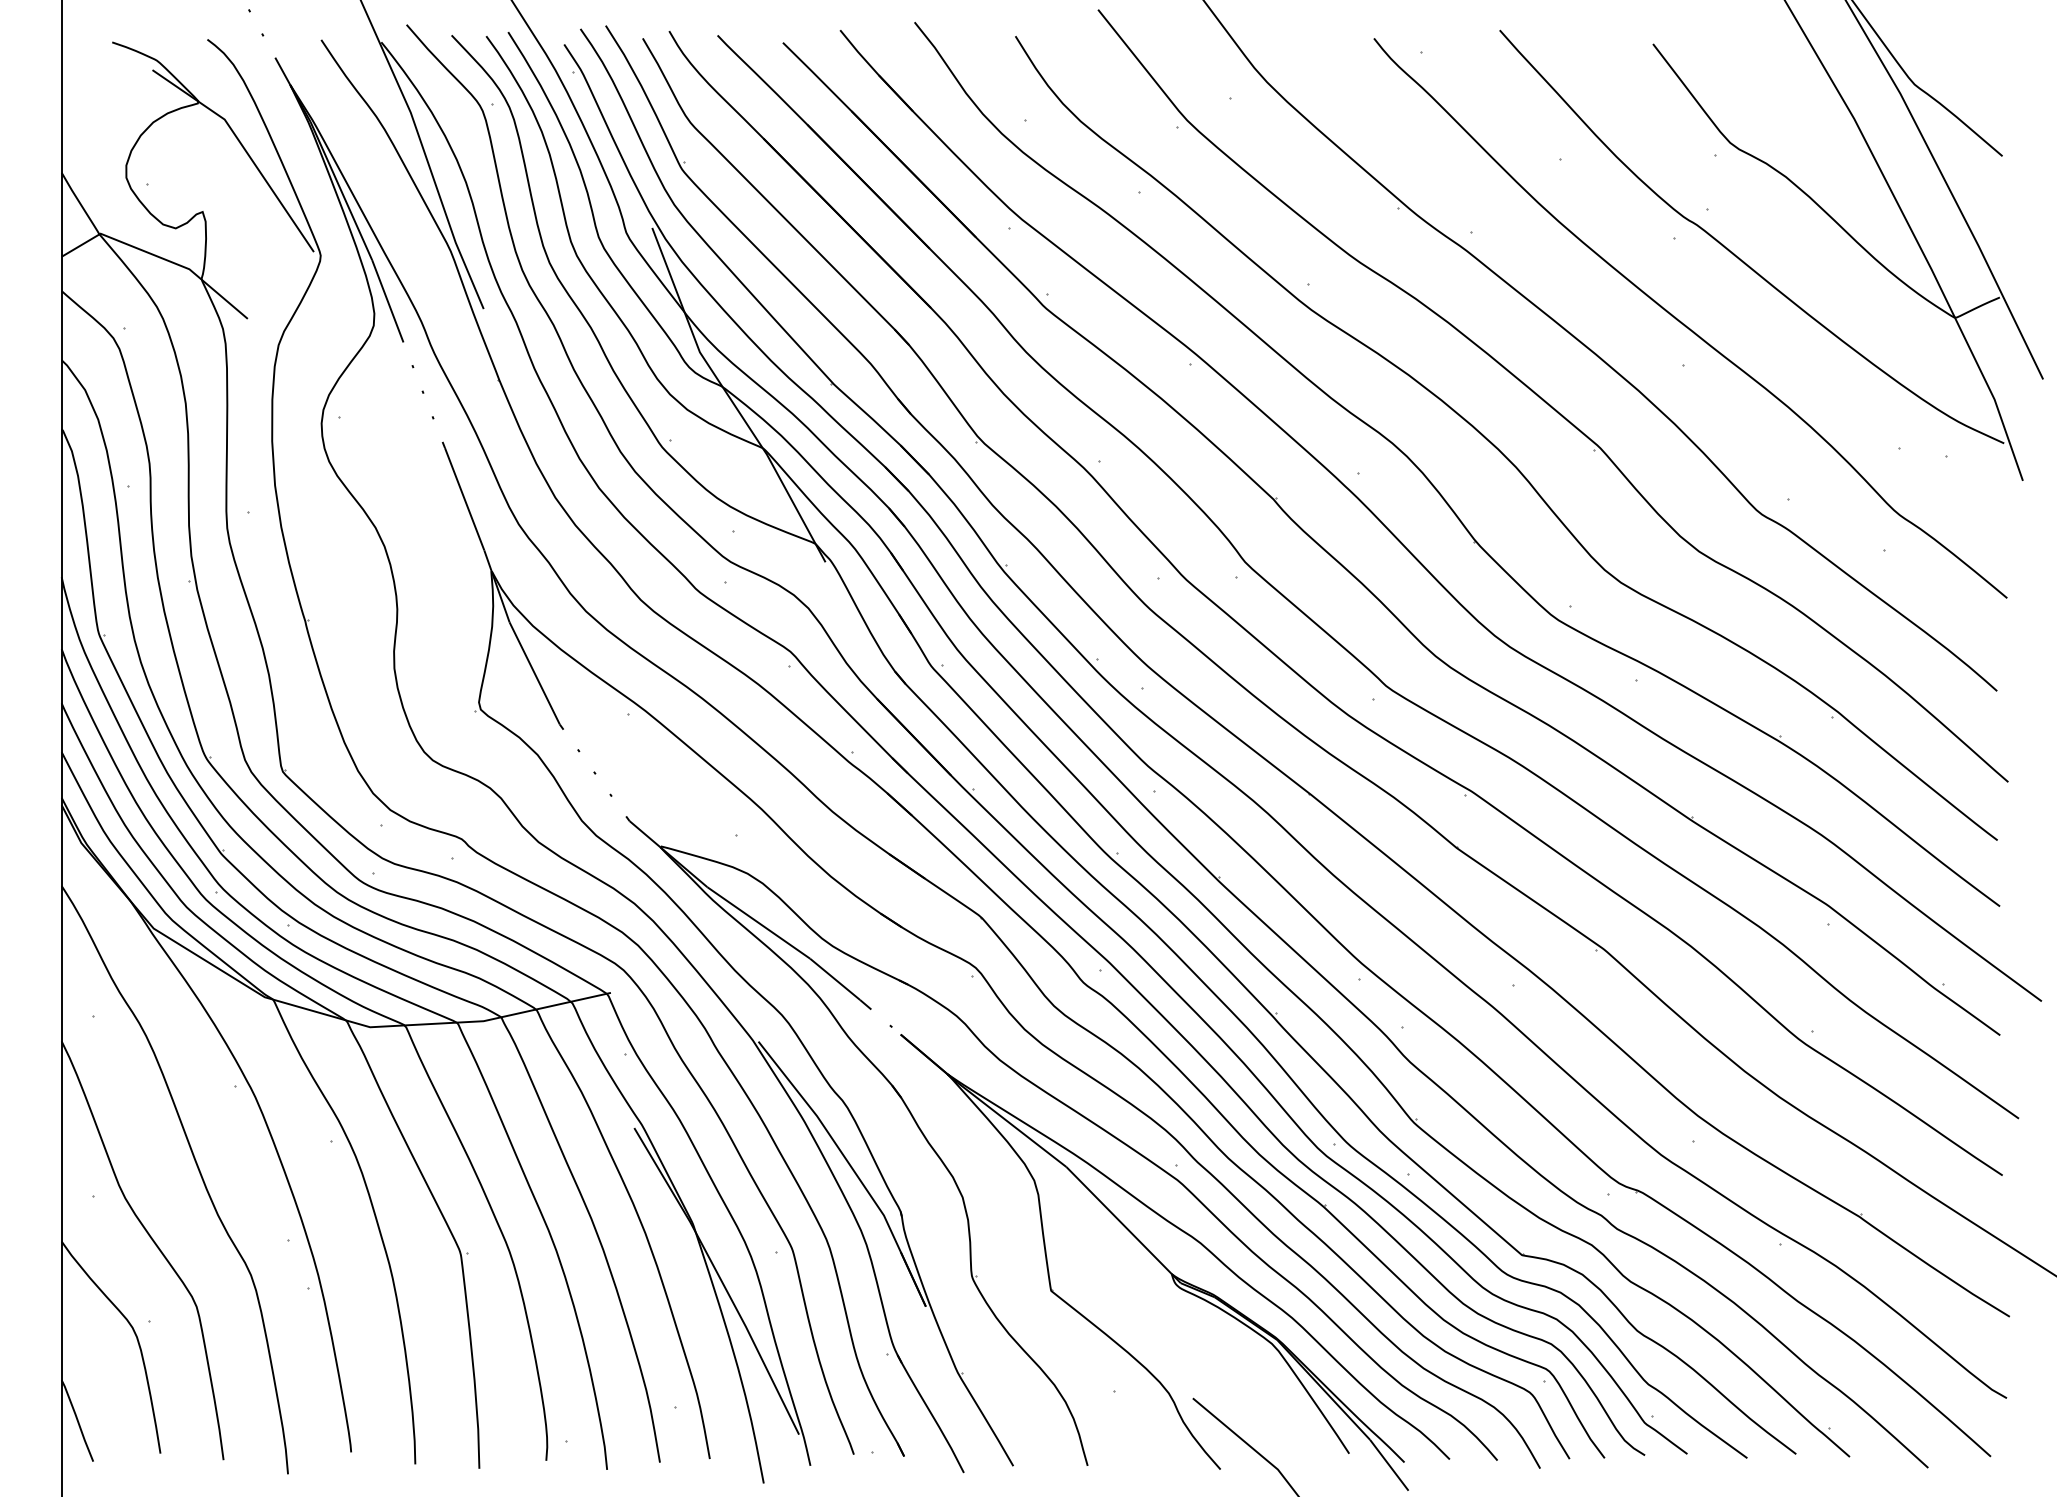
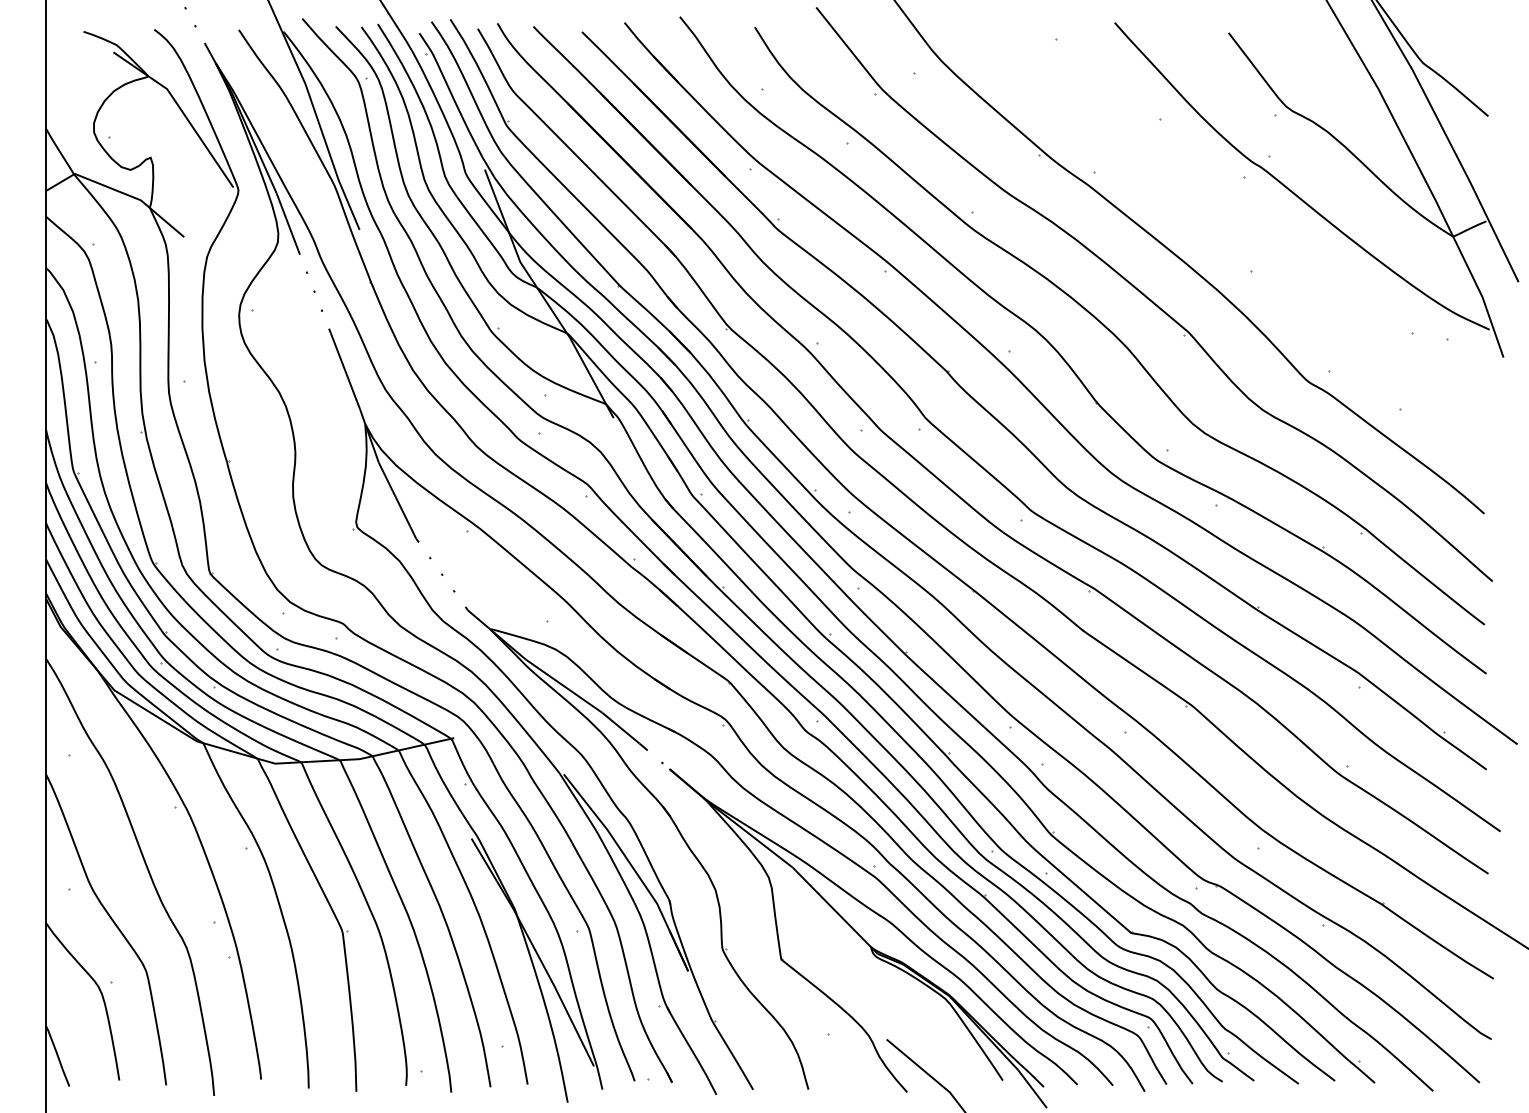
curve: (1685, 324) -> (1252, 241), removed

